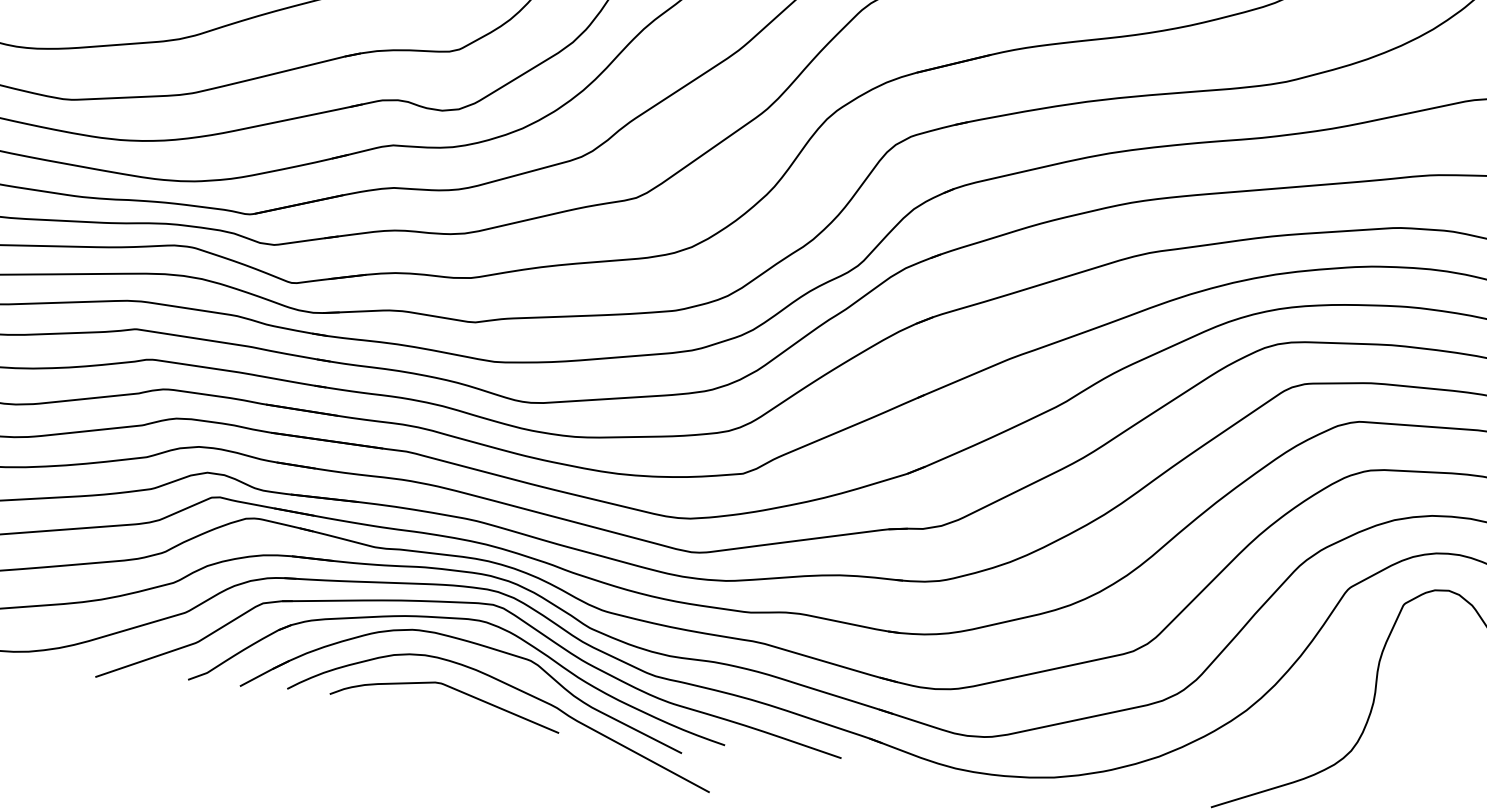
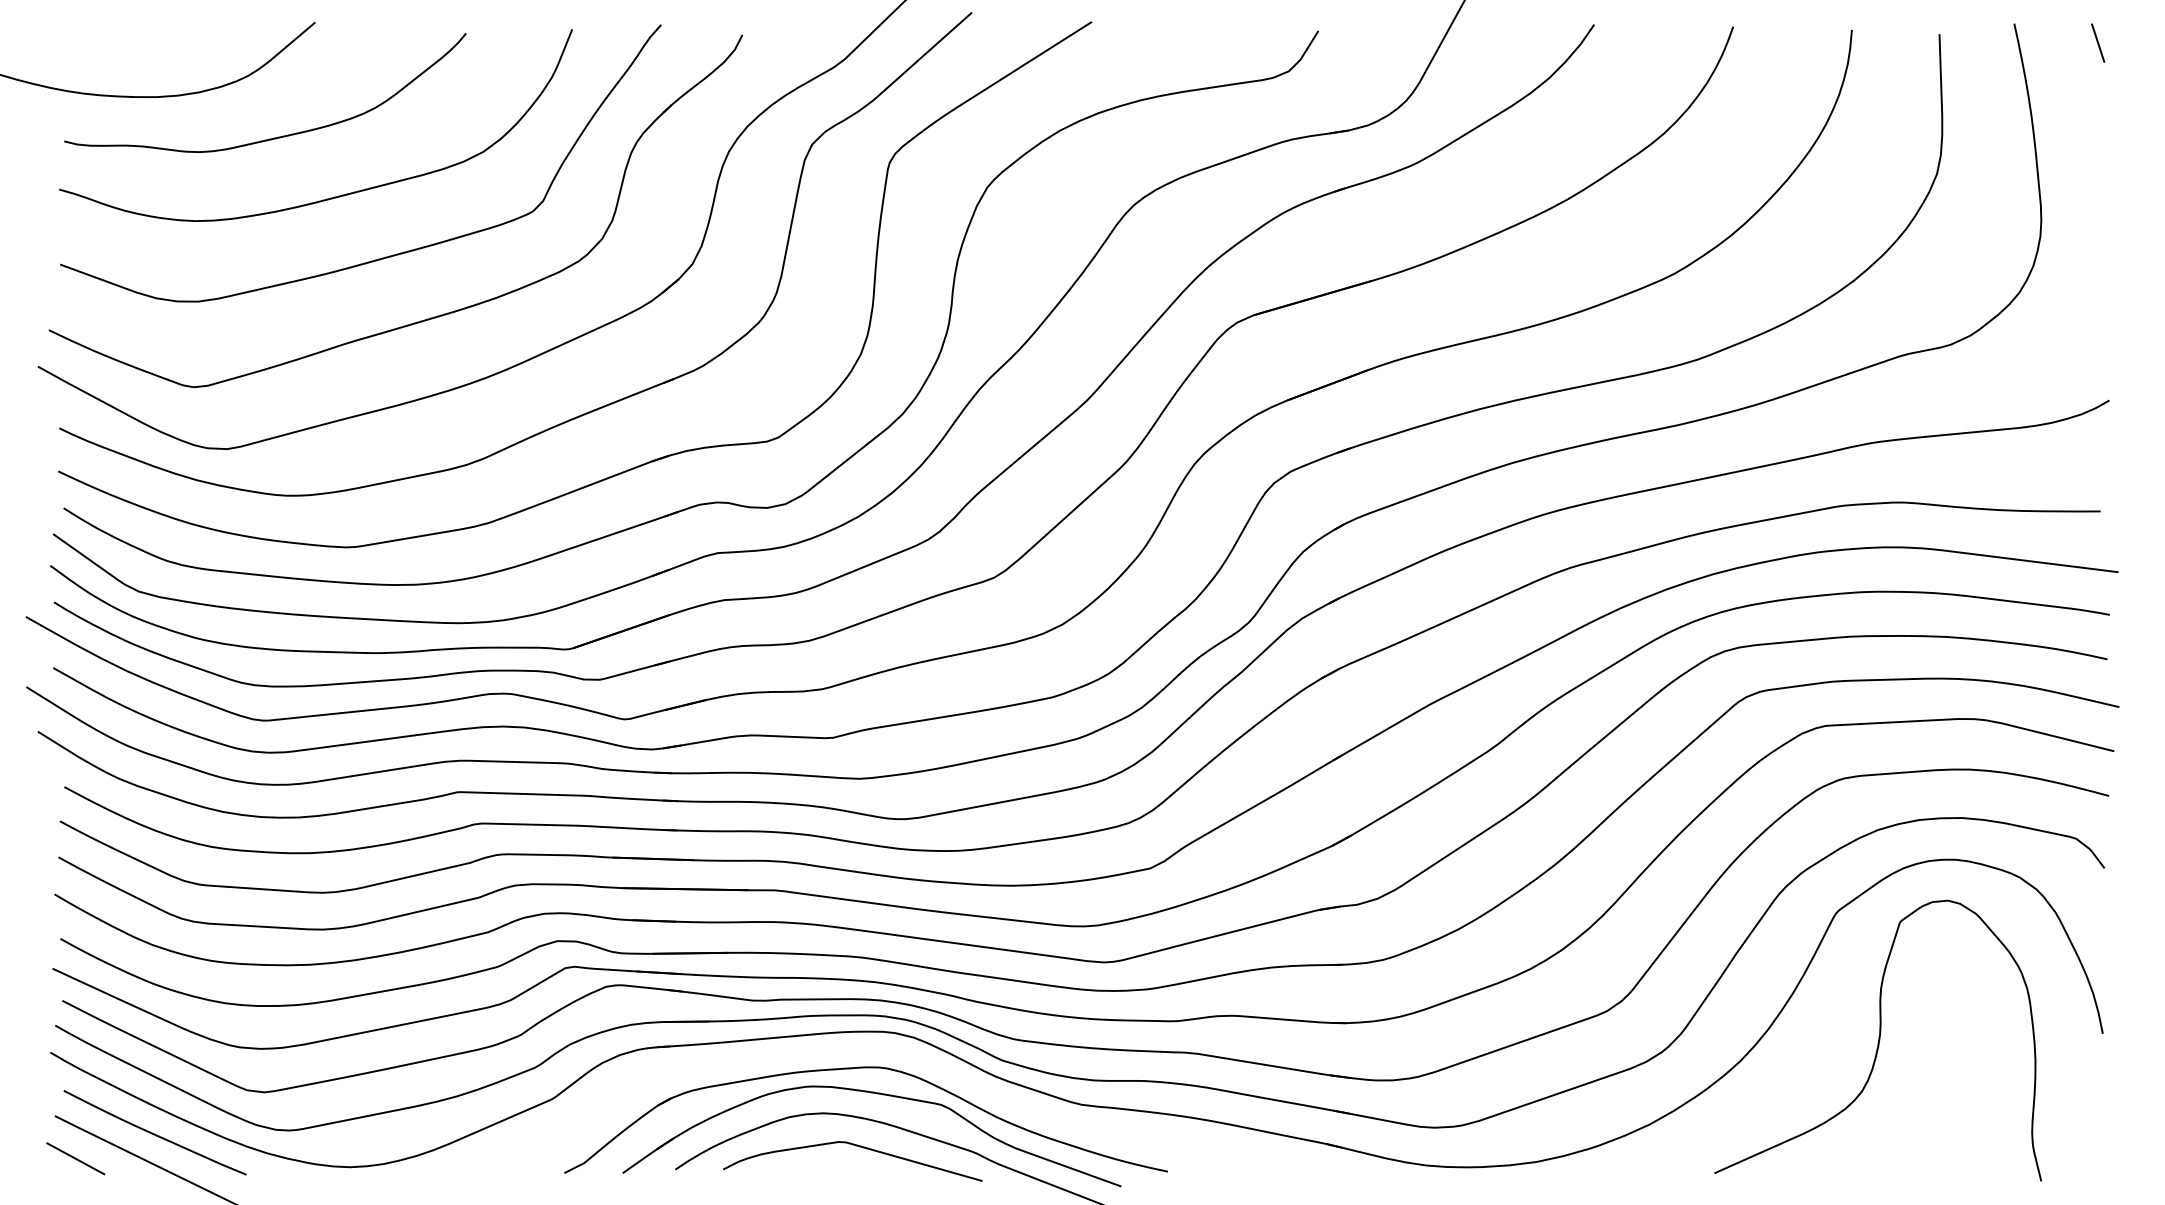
part: (482, 604) -> (879, 1049), removed

